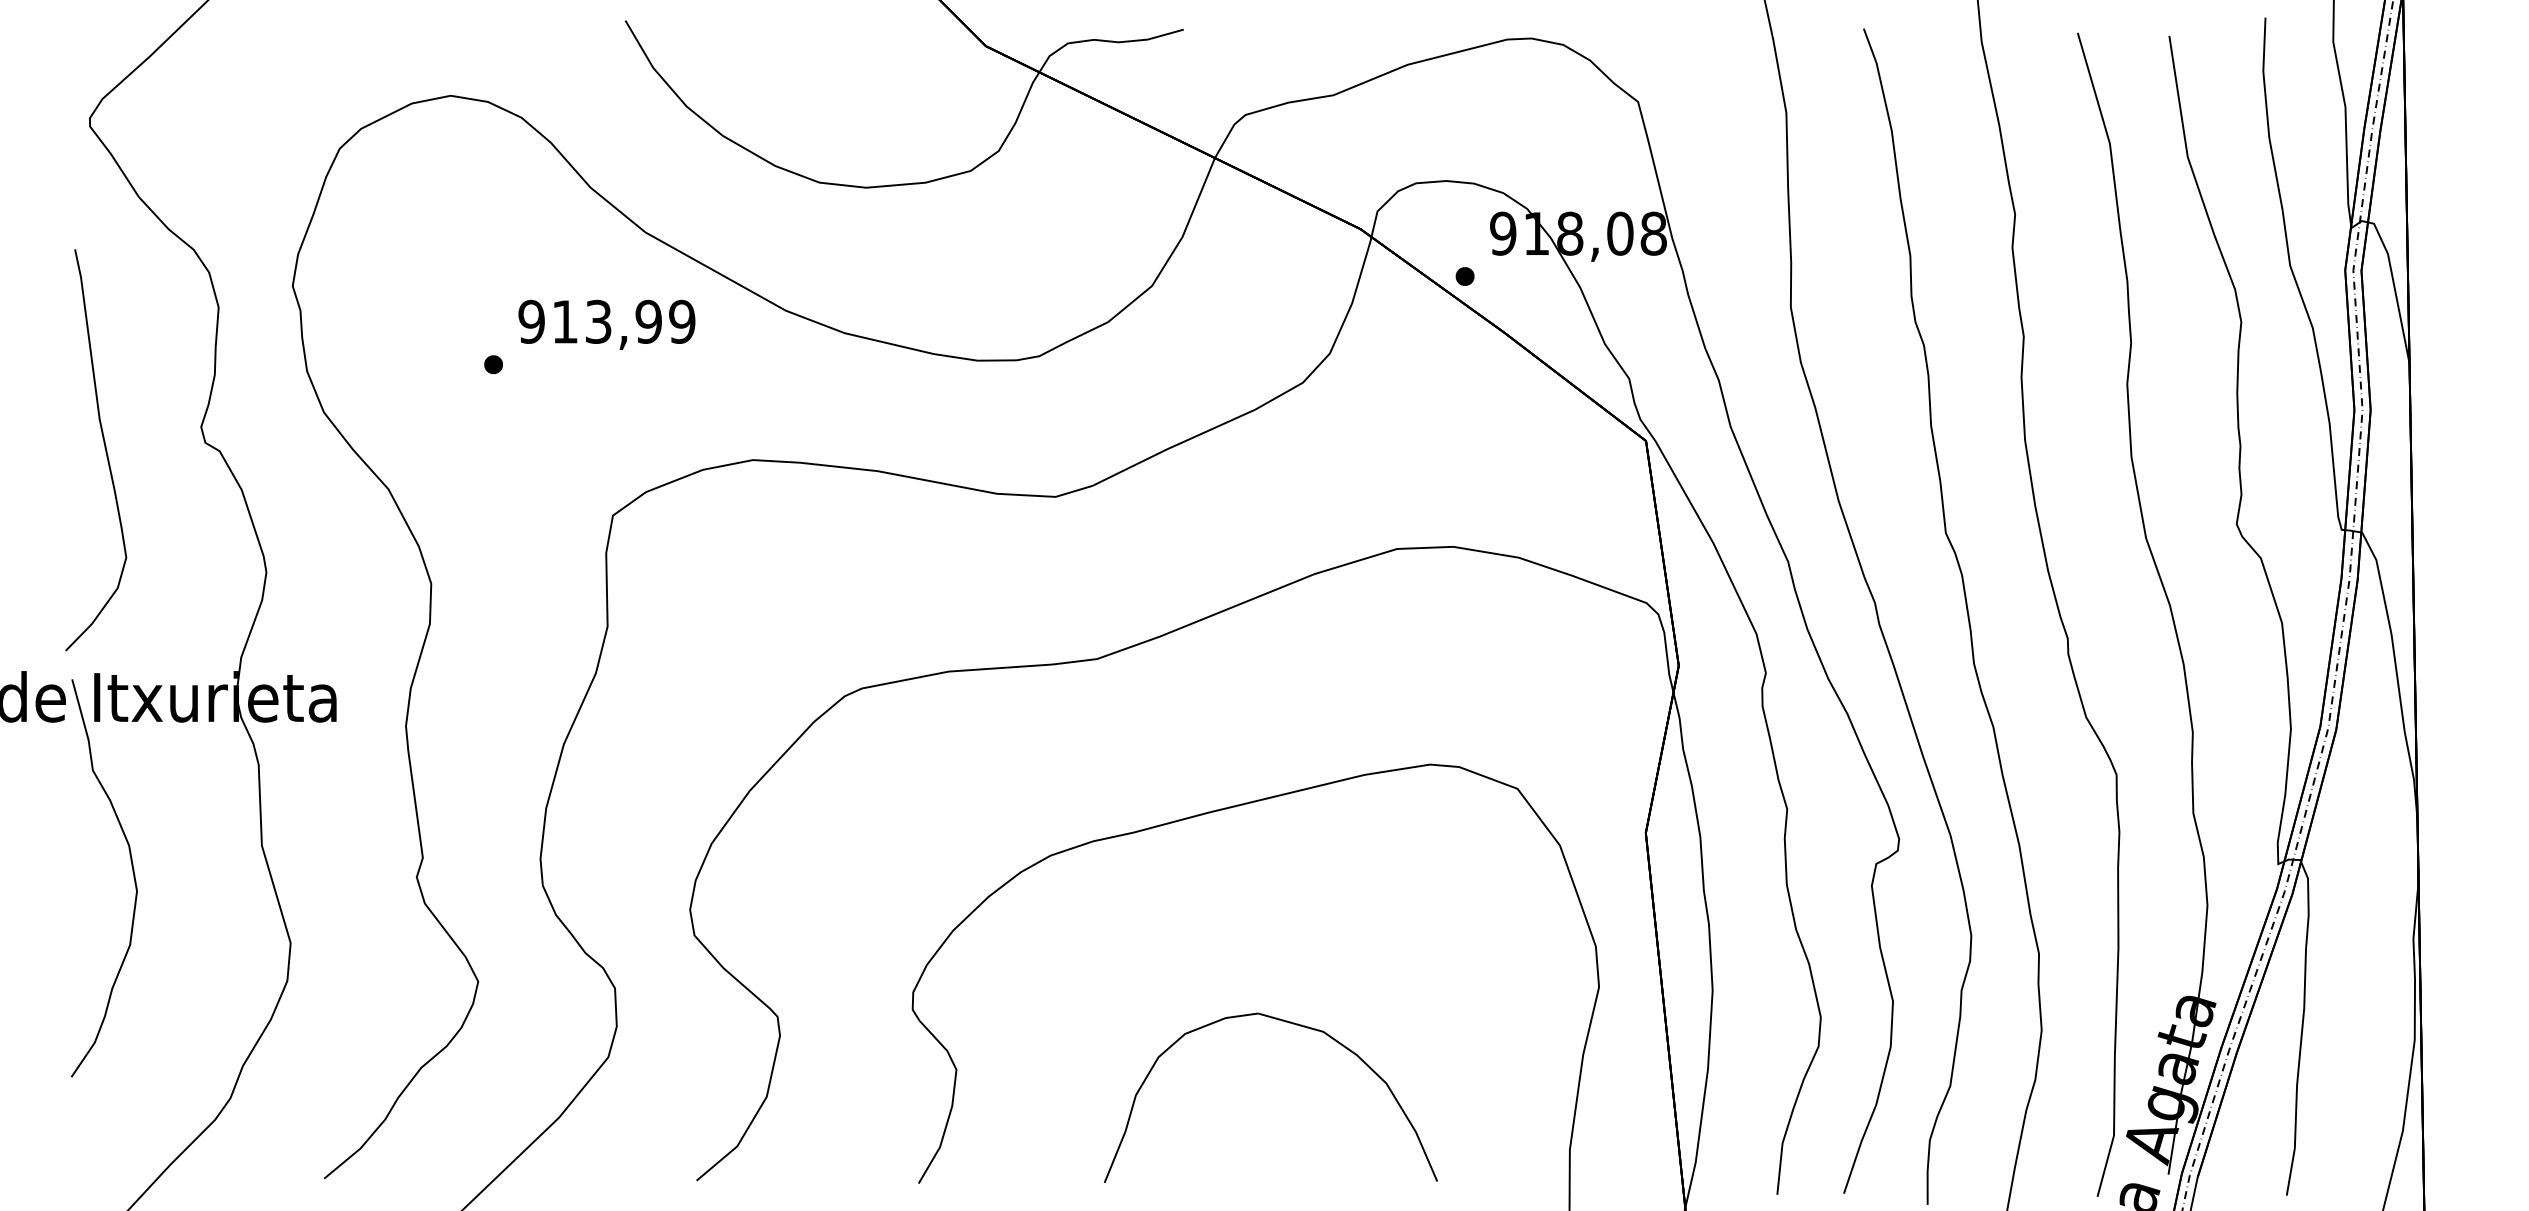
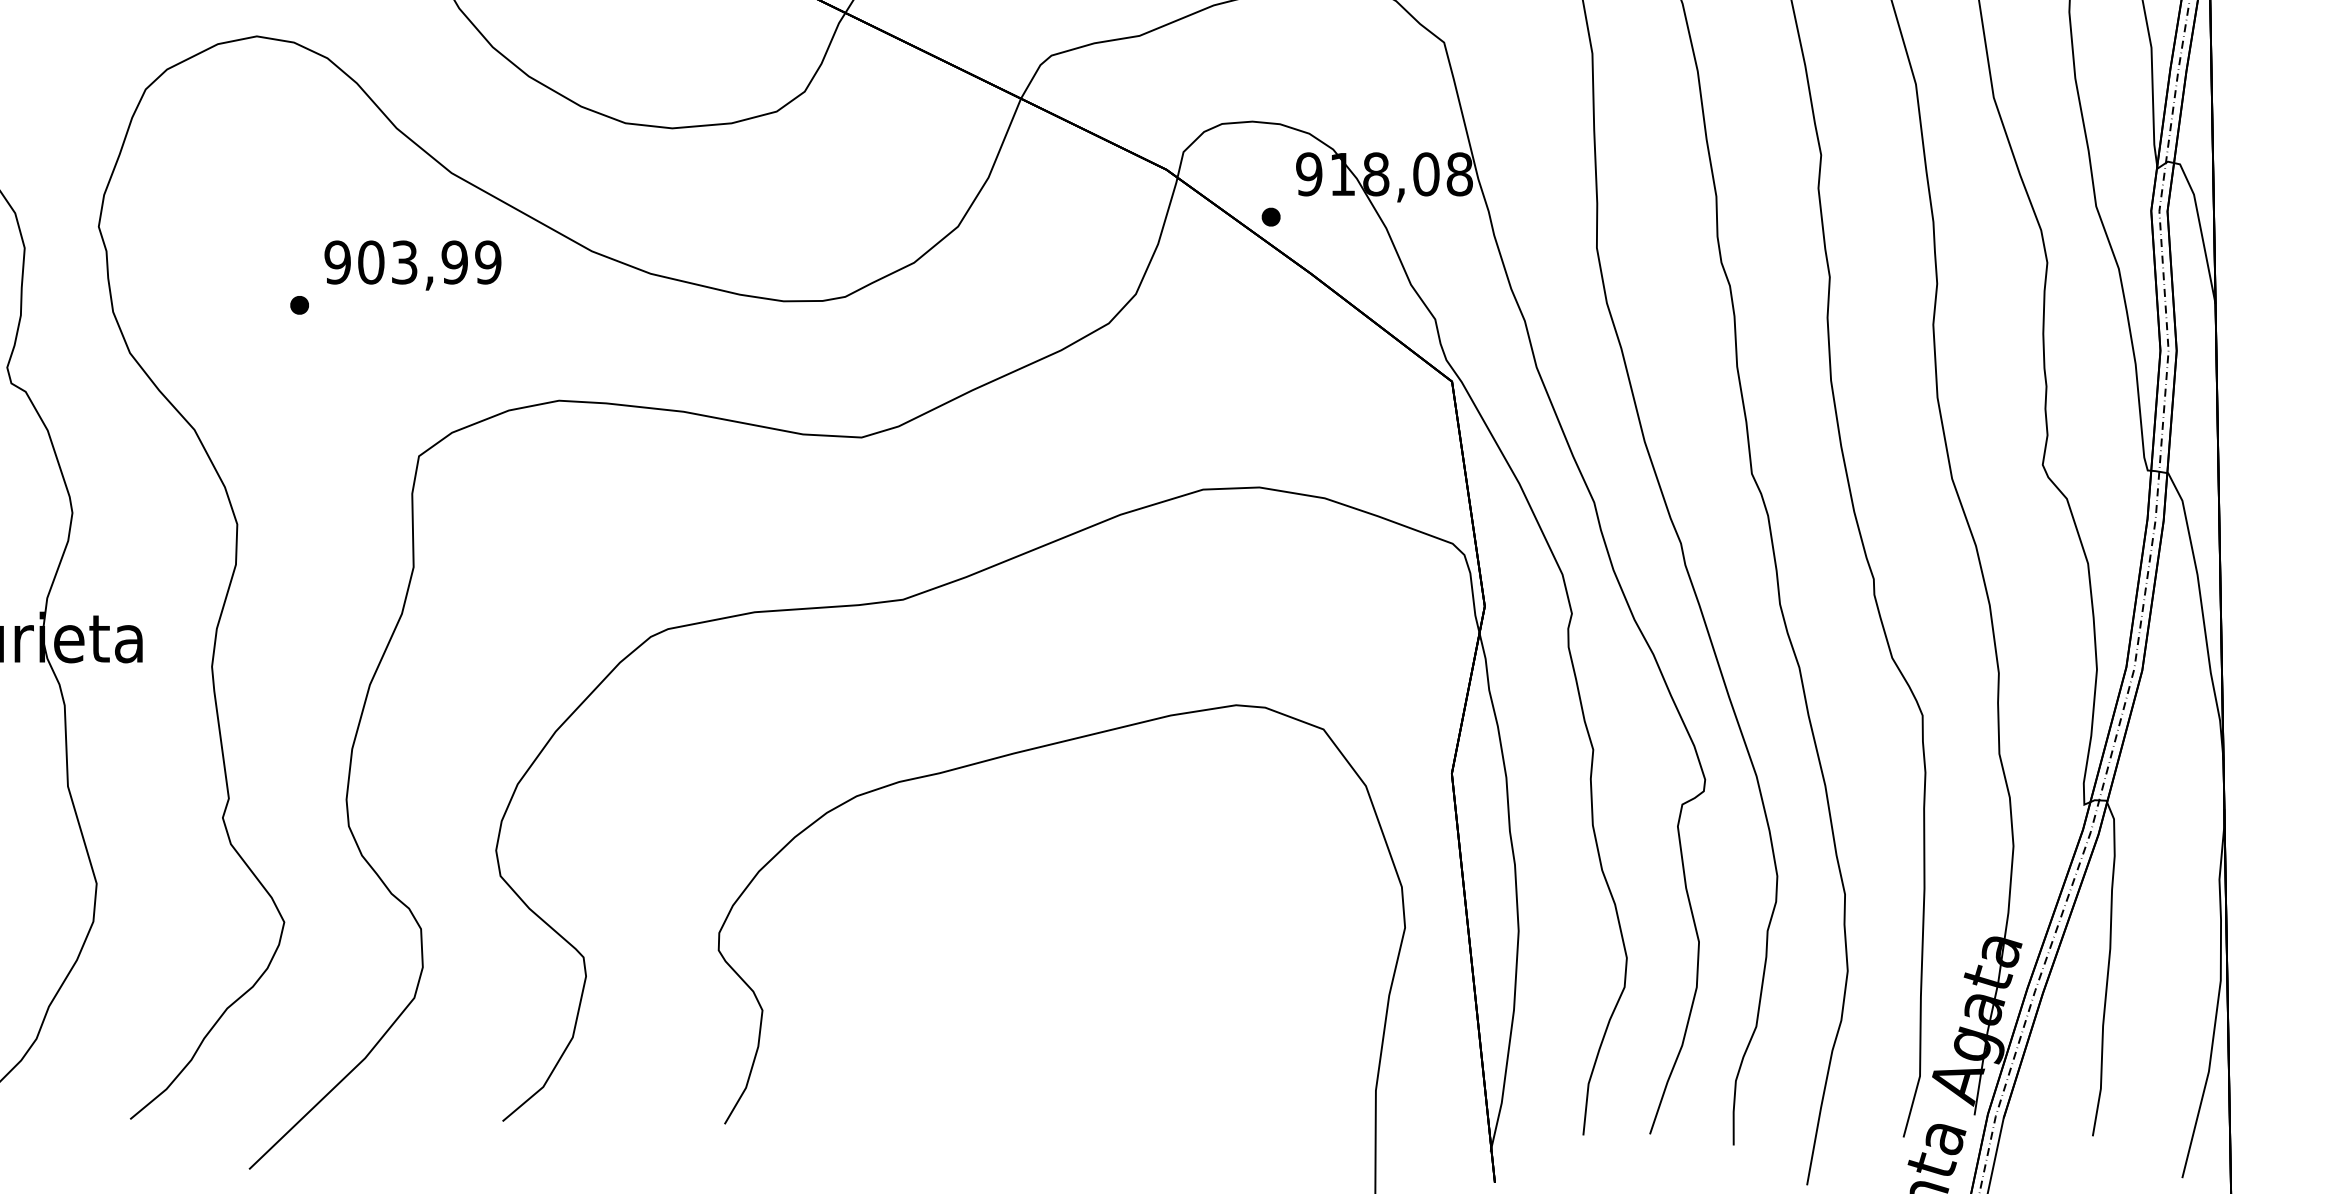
text: (565, 321) -> (371, 262), 913,99 -> 903,99
part: (1292, 1024) -> (1098, 965), removed

